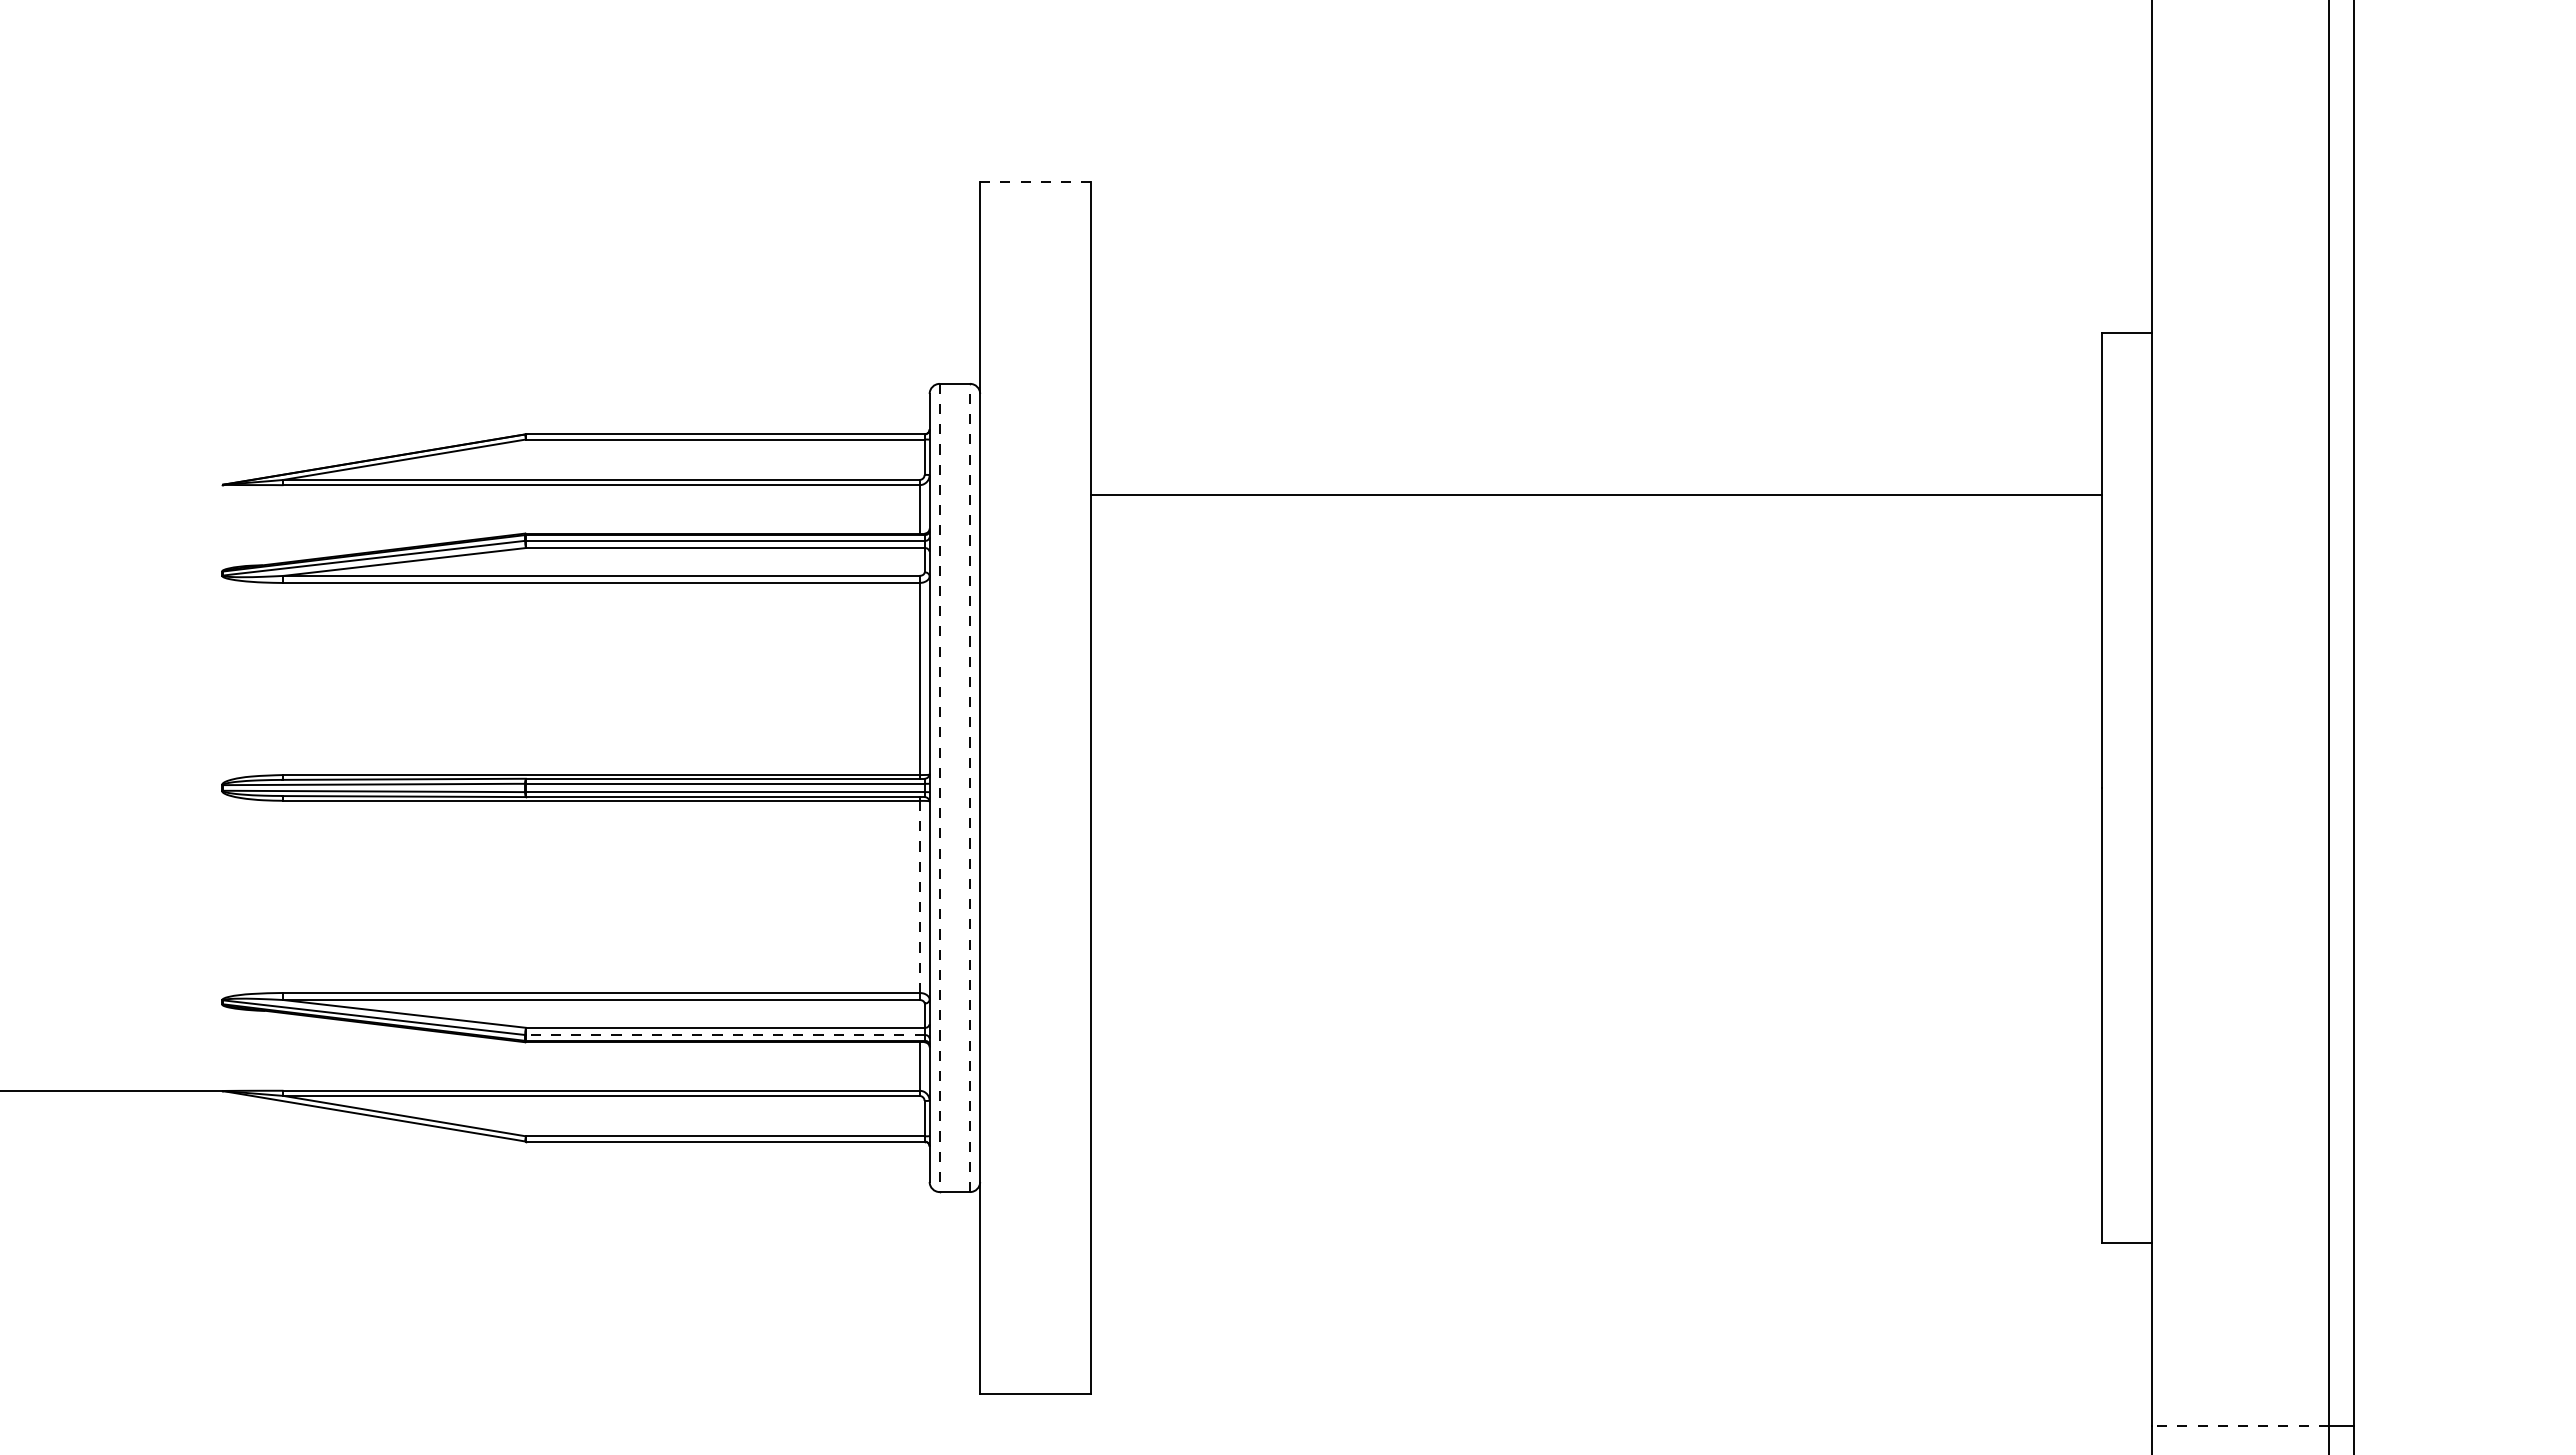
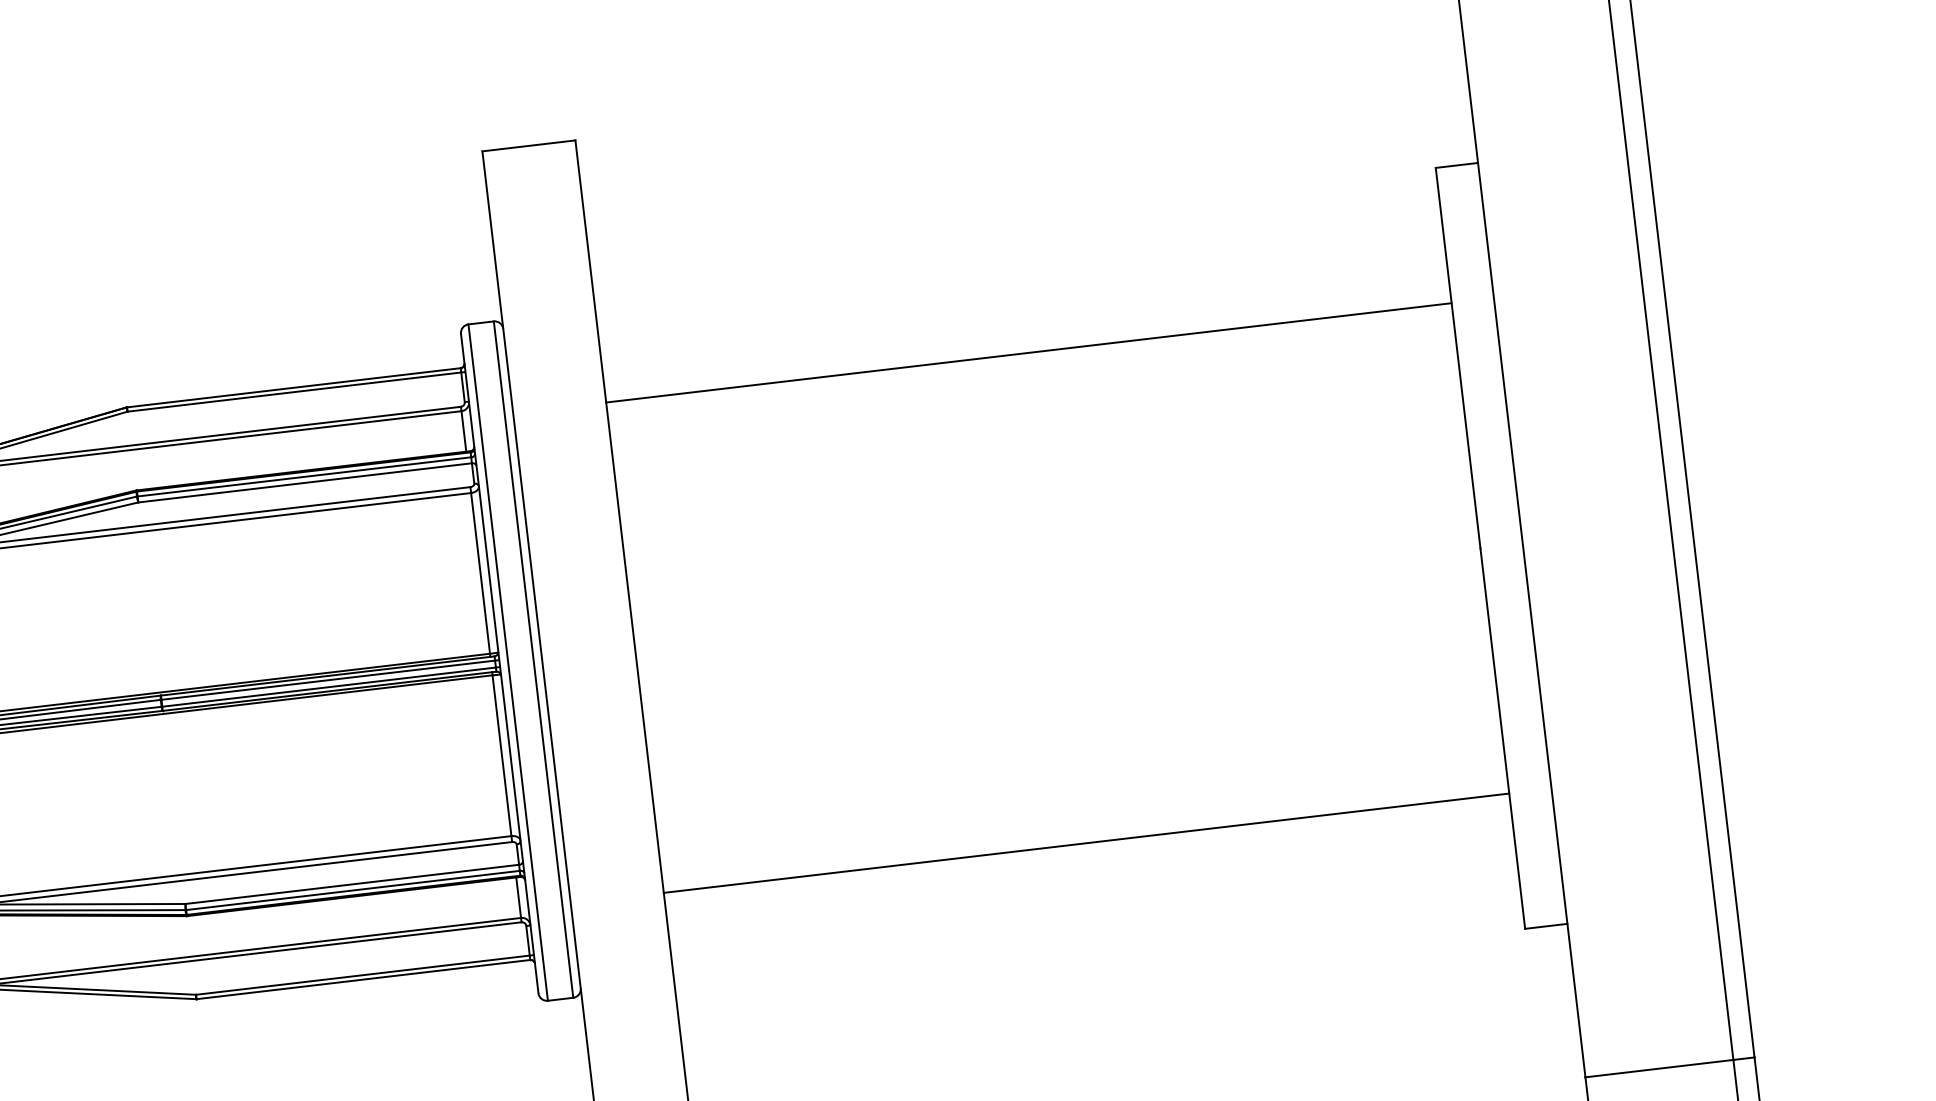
line: (1035, 181) -> (528, 145), dashed -> solid
line: (970, 787) -> (533, 659), dashed -> solid
line: (939, 788) -> (508, 663), dashed -> solid
line: (919, 896) -> (501, 755), dashed -> solid
line: (724, 1035) -> (352, 890), dashed -> solid
line: (1596, 1080) -> (1086, 842), added
line: (2239, 1425) -> (1658, 1068), dashed -> solid

